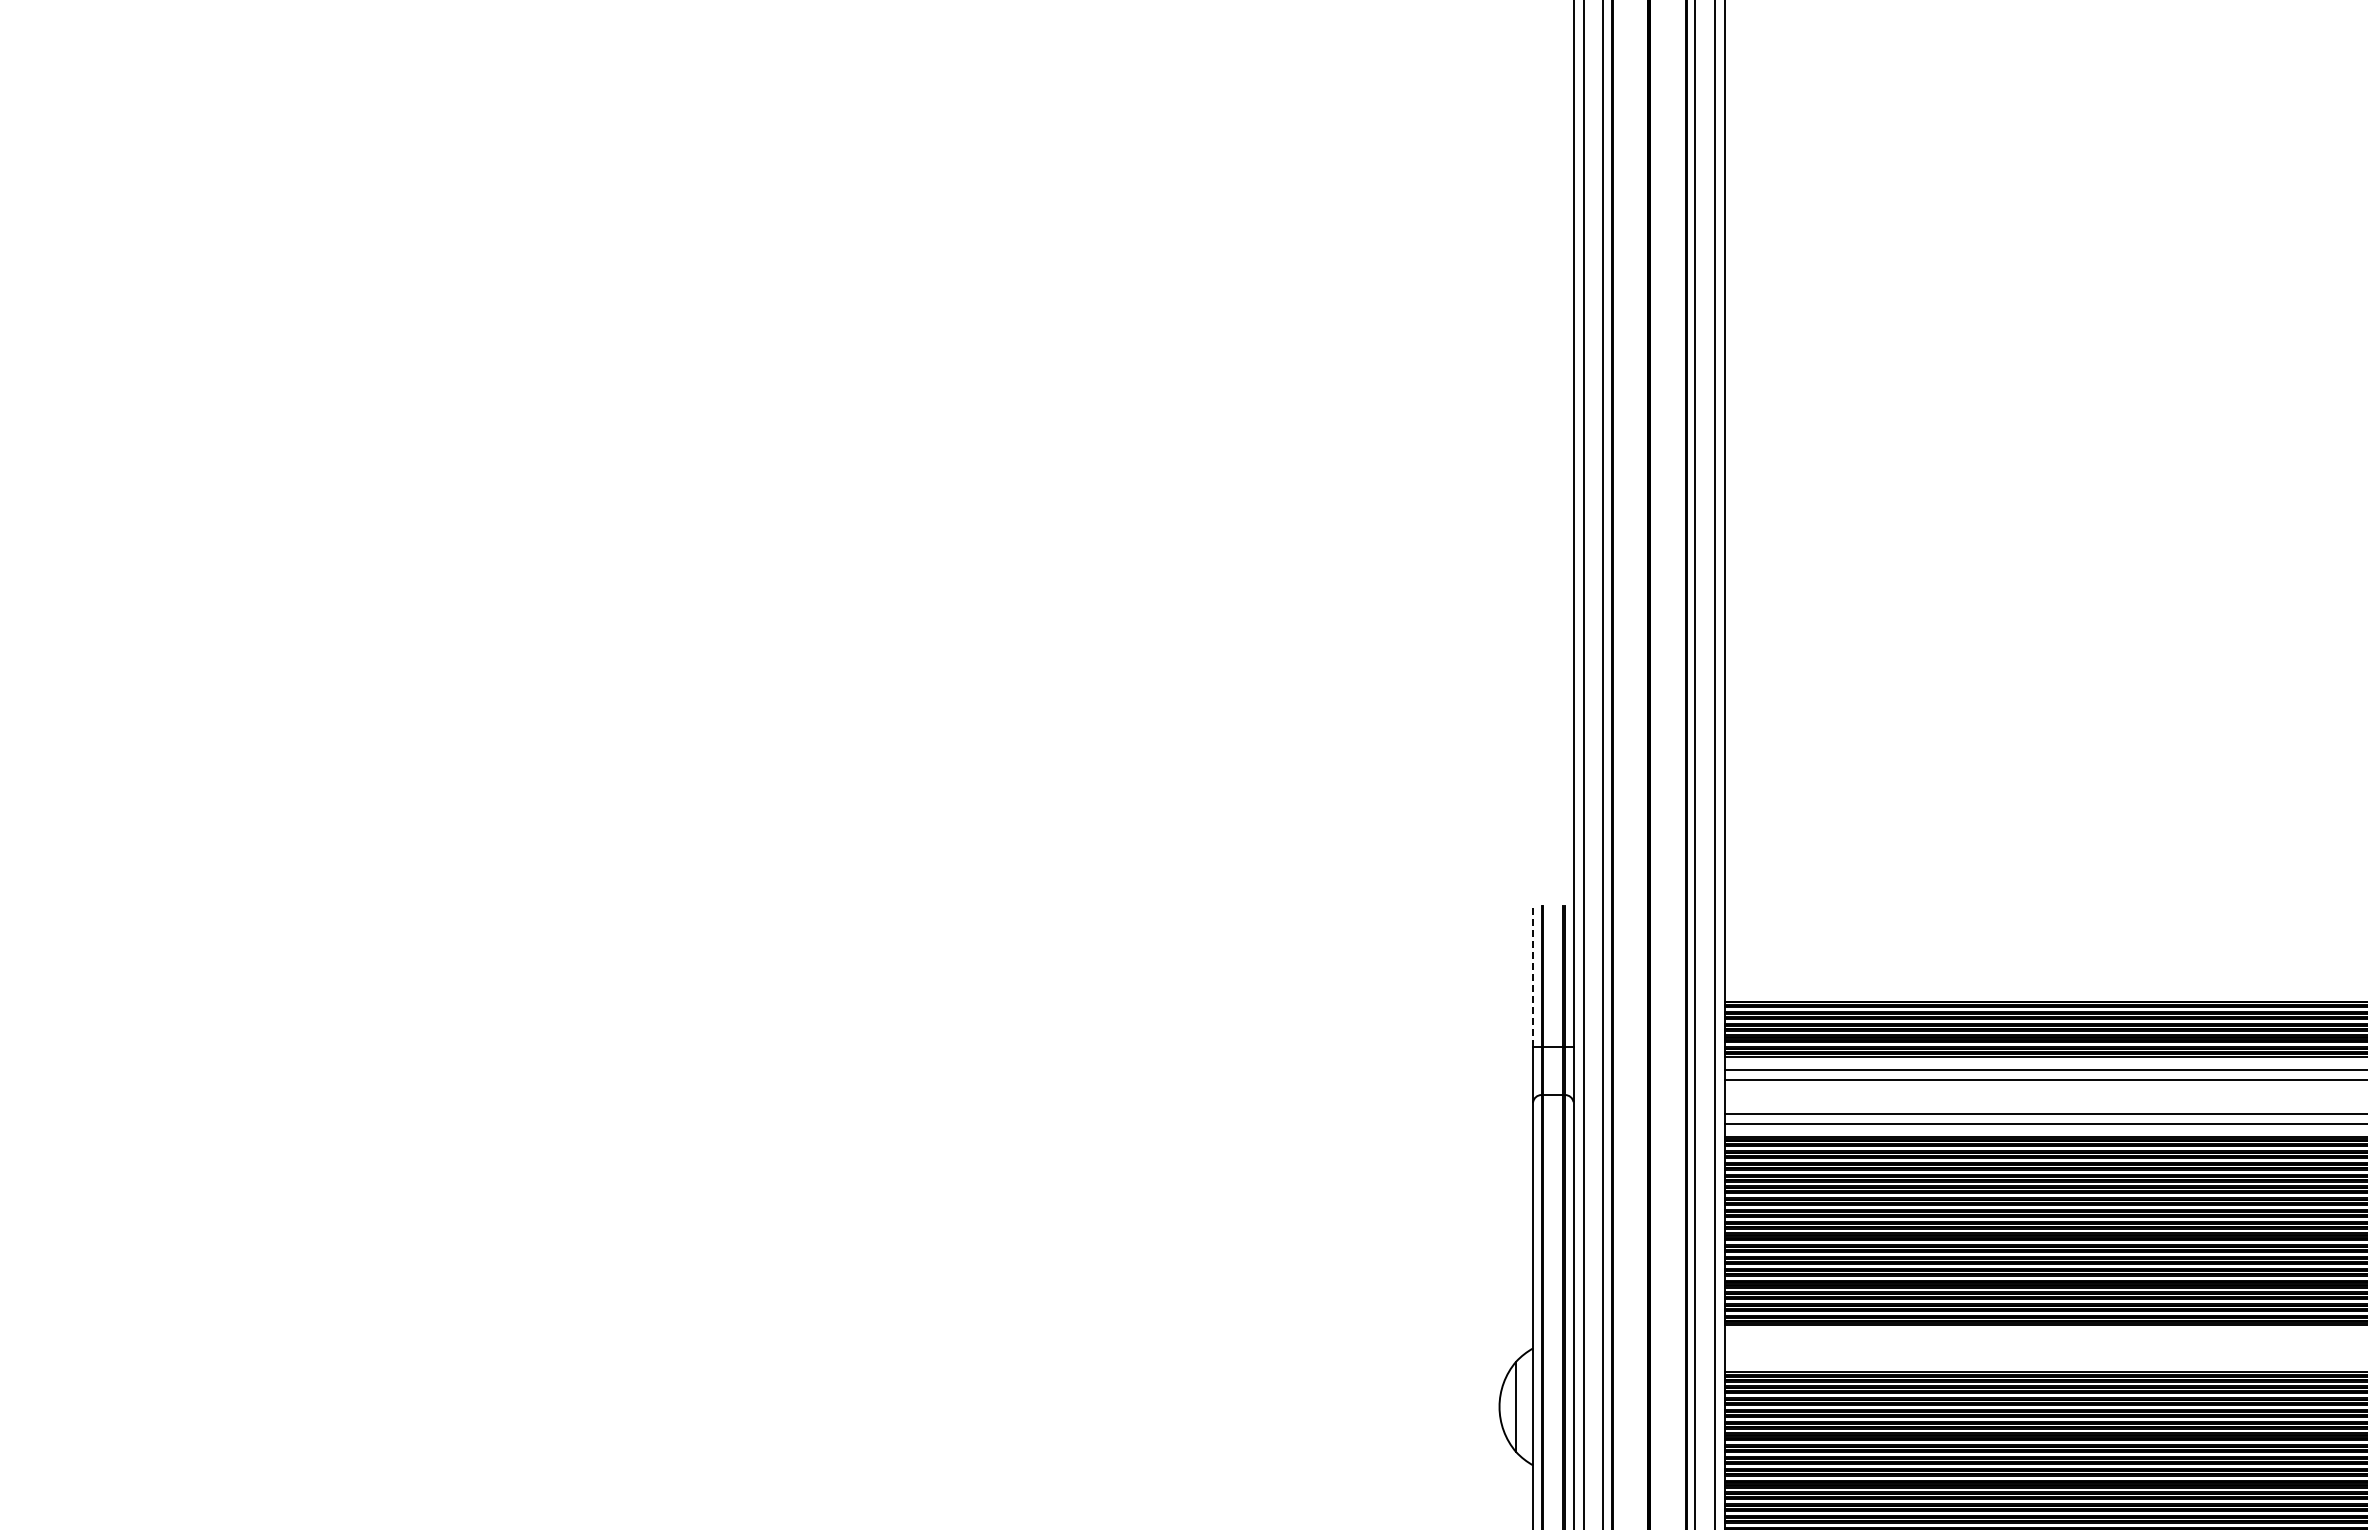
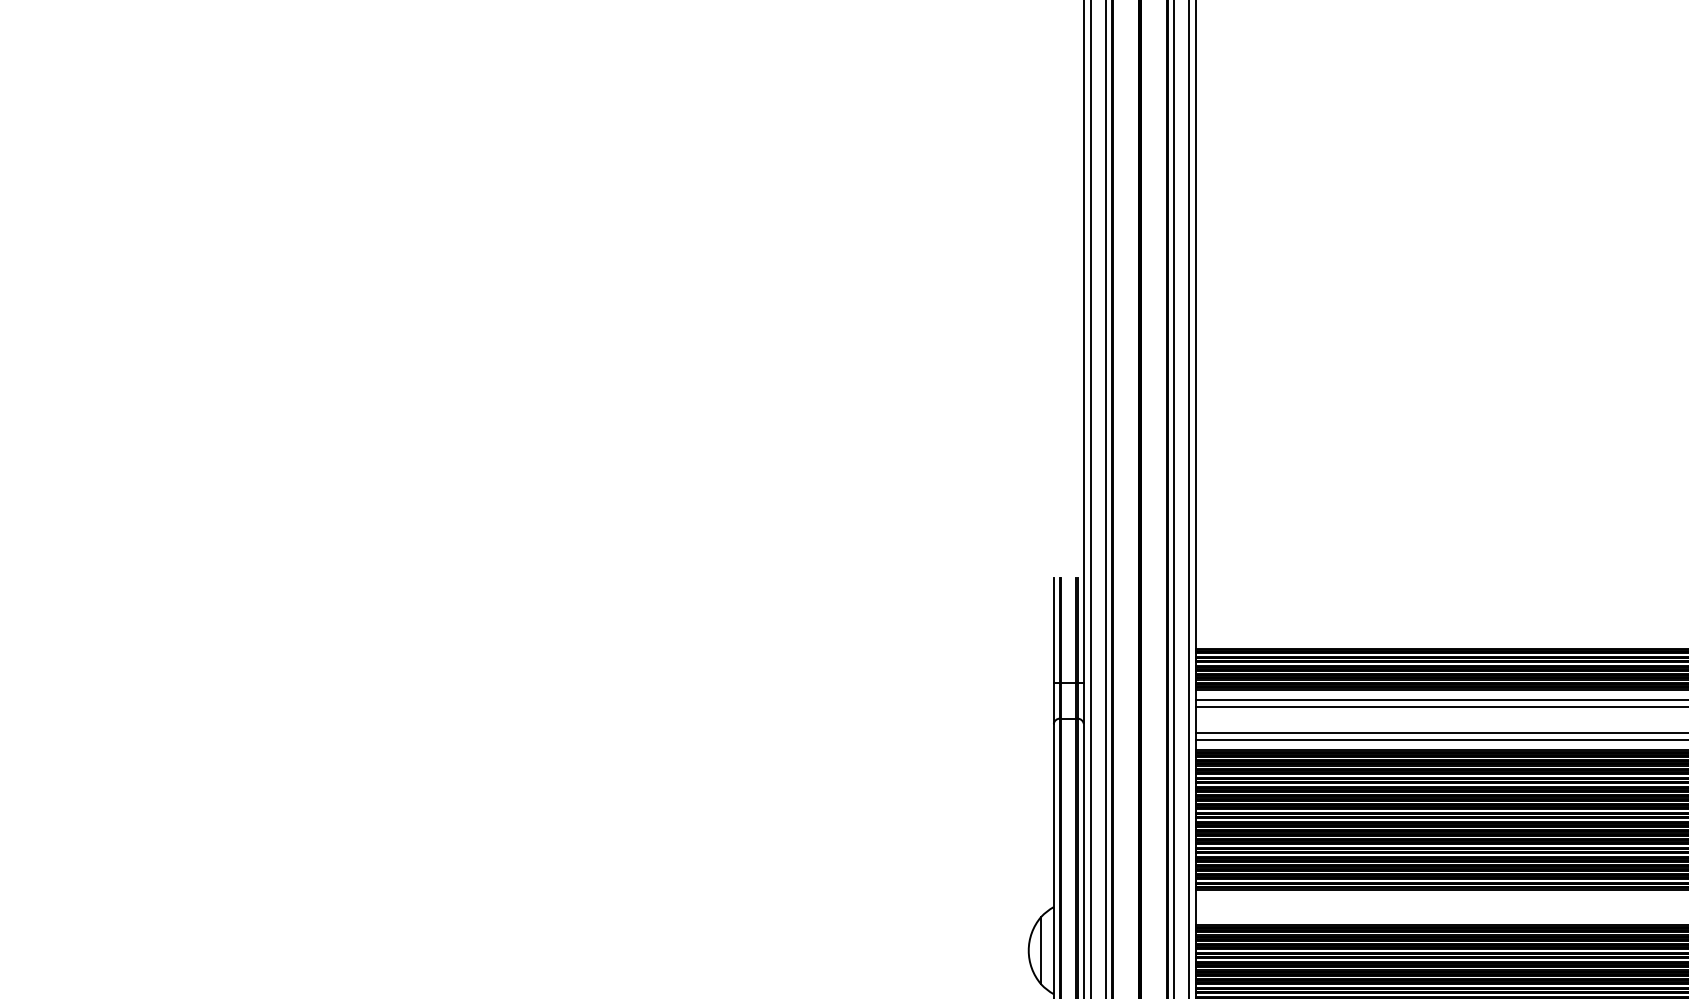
line: (1533, 976) -> (1054, 630), dashed -> solid

